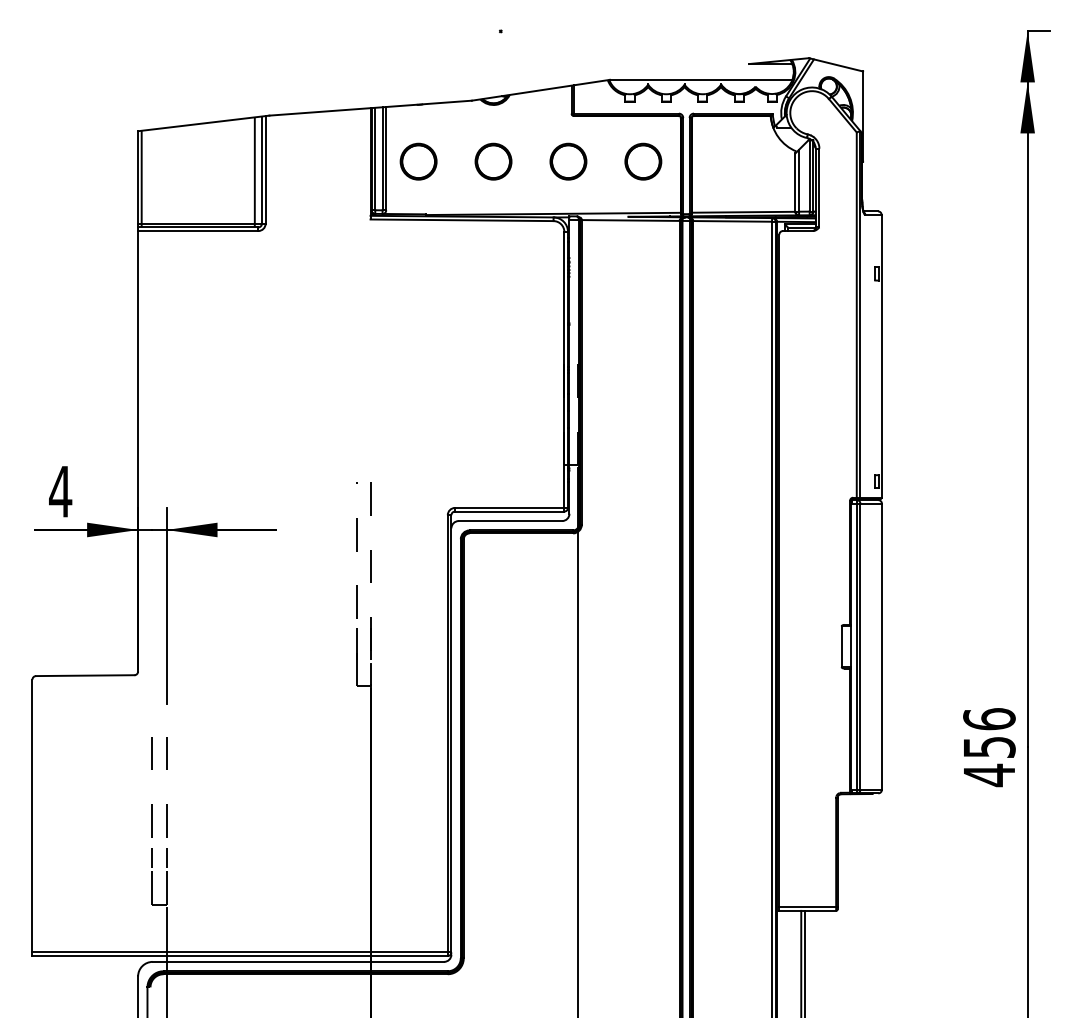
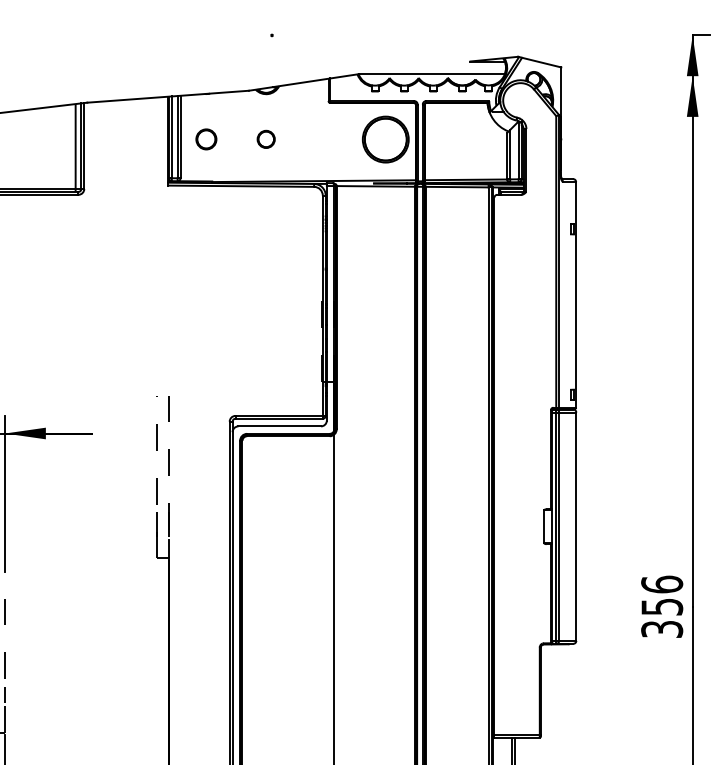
part: (418, 161) -> (206, 139), size x0.7
part: (493, 161) -> (266, 139), size x0.6
part: (568, 161) -> (326, 139), removed
part: (643, 161) -> (385, 139), size x1.6
text: (989, 775) -> (662, 629), 456 -> 356

